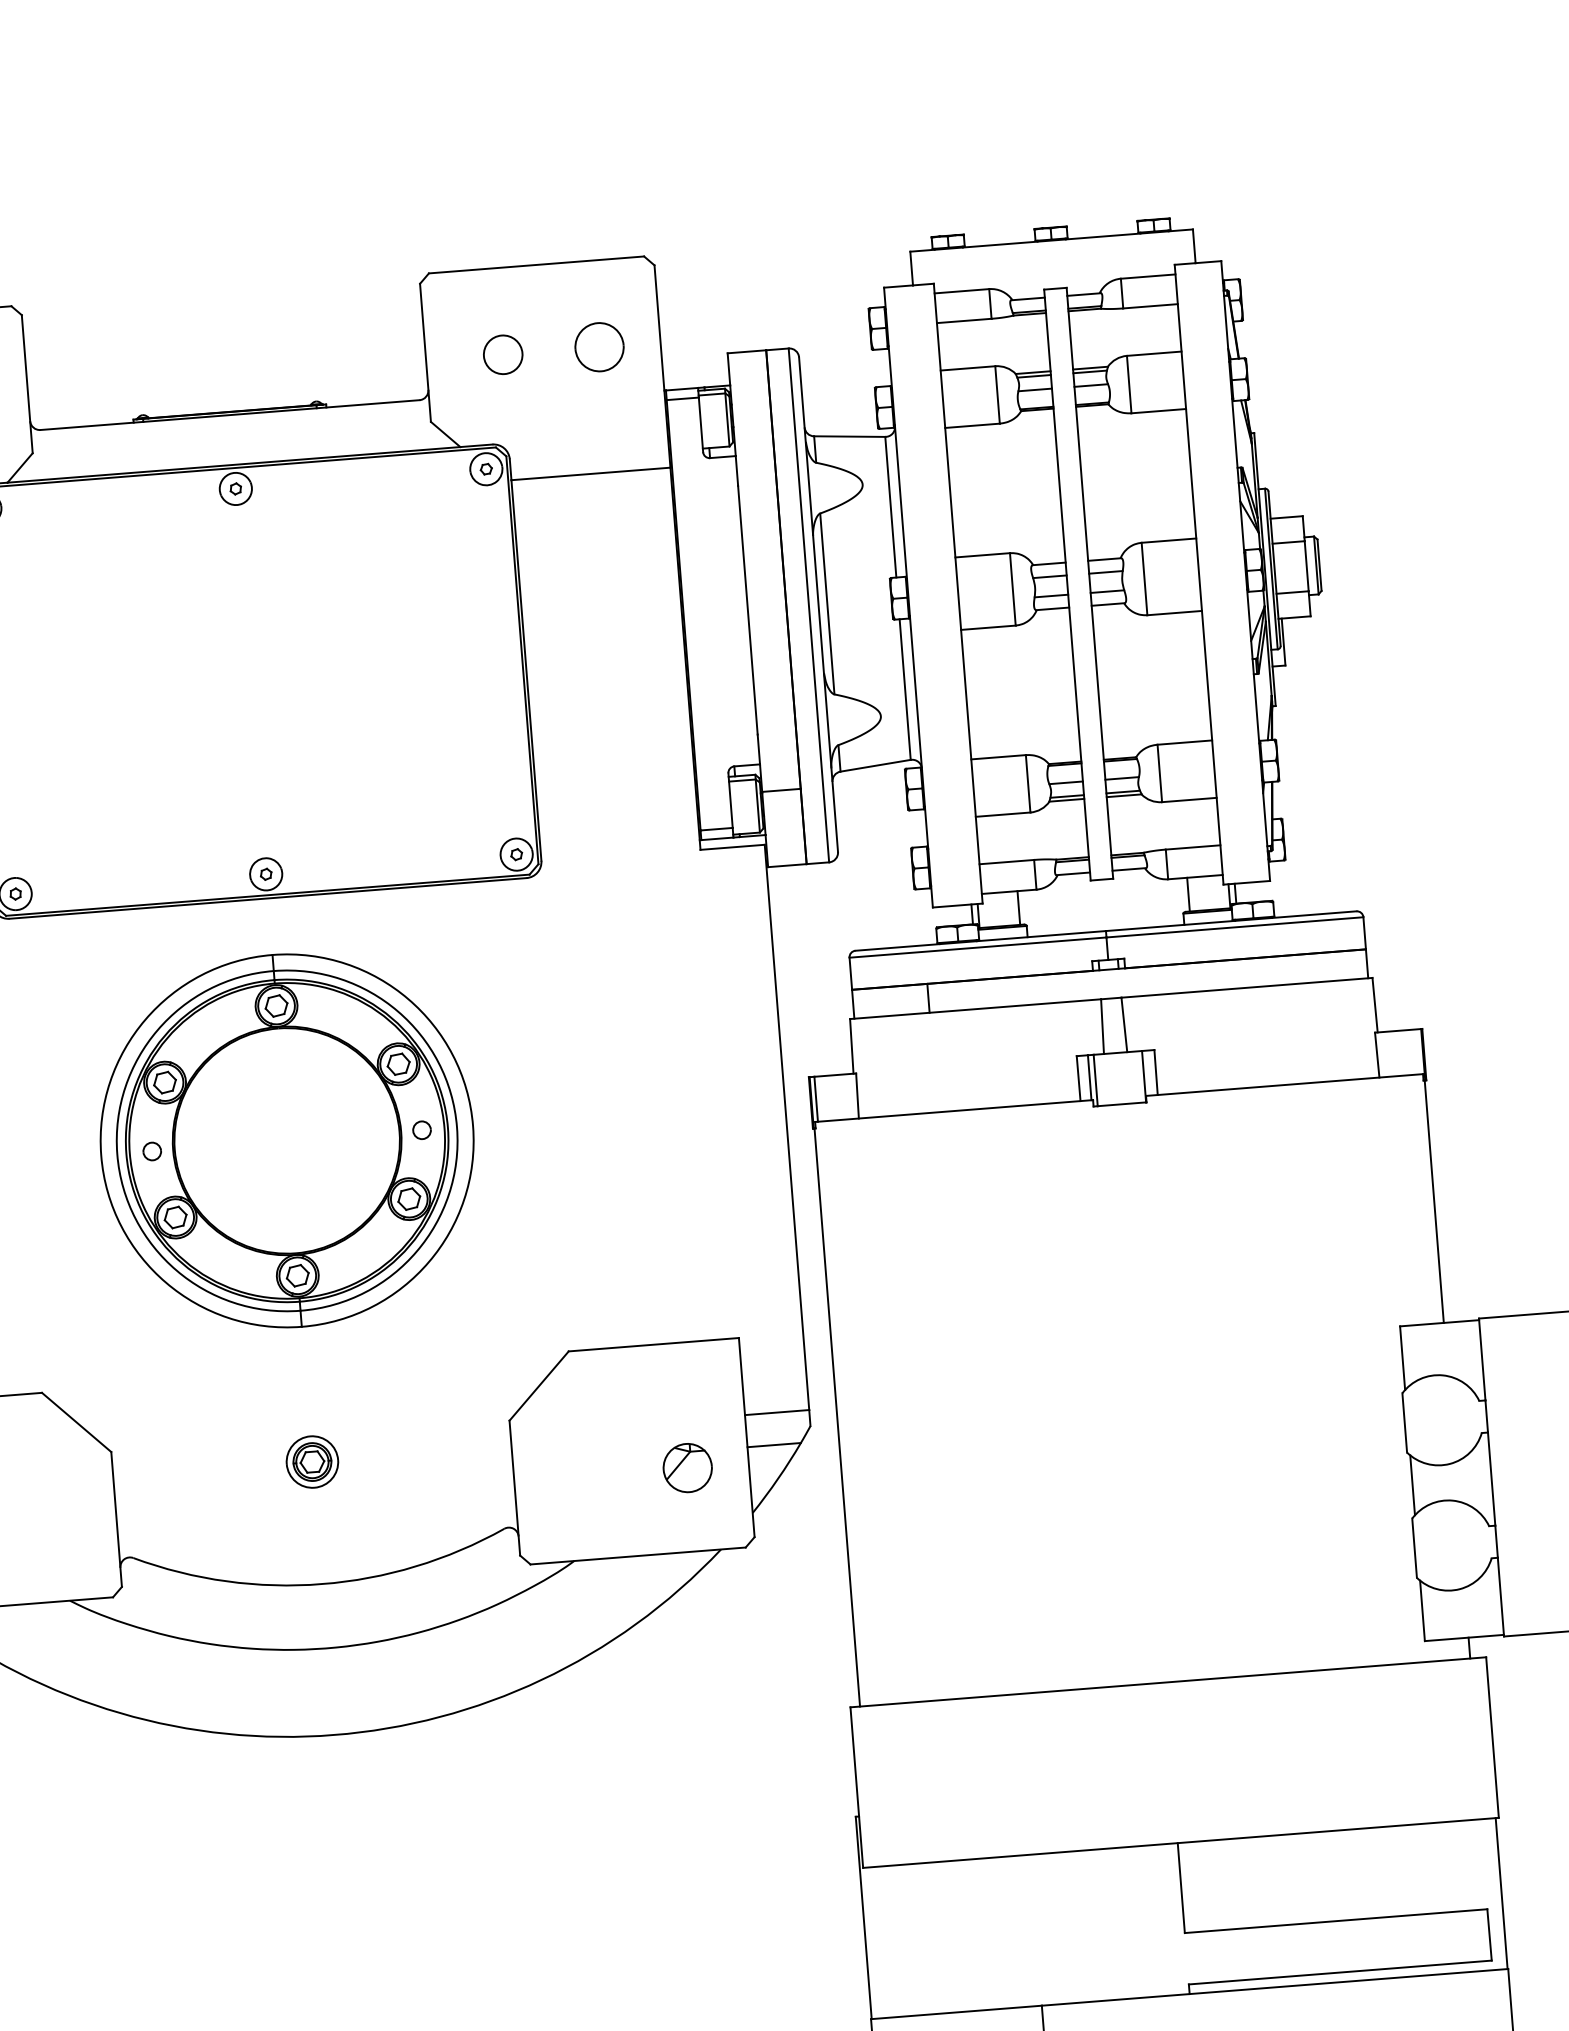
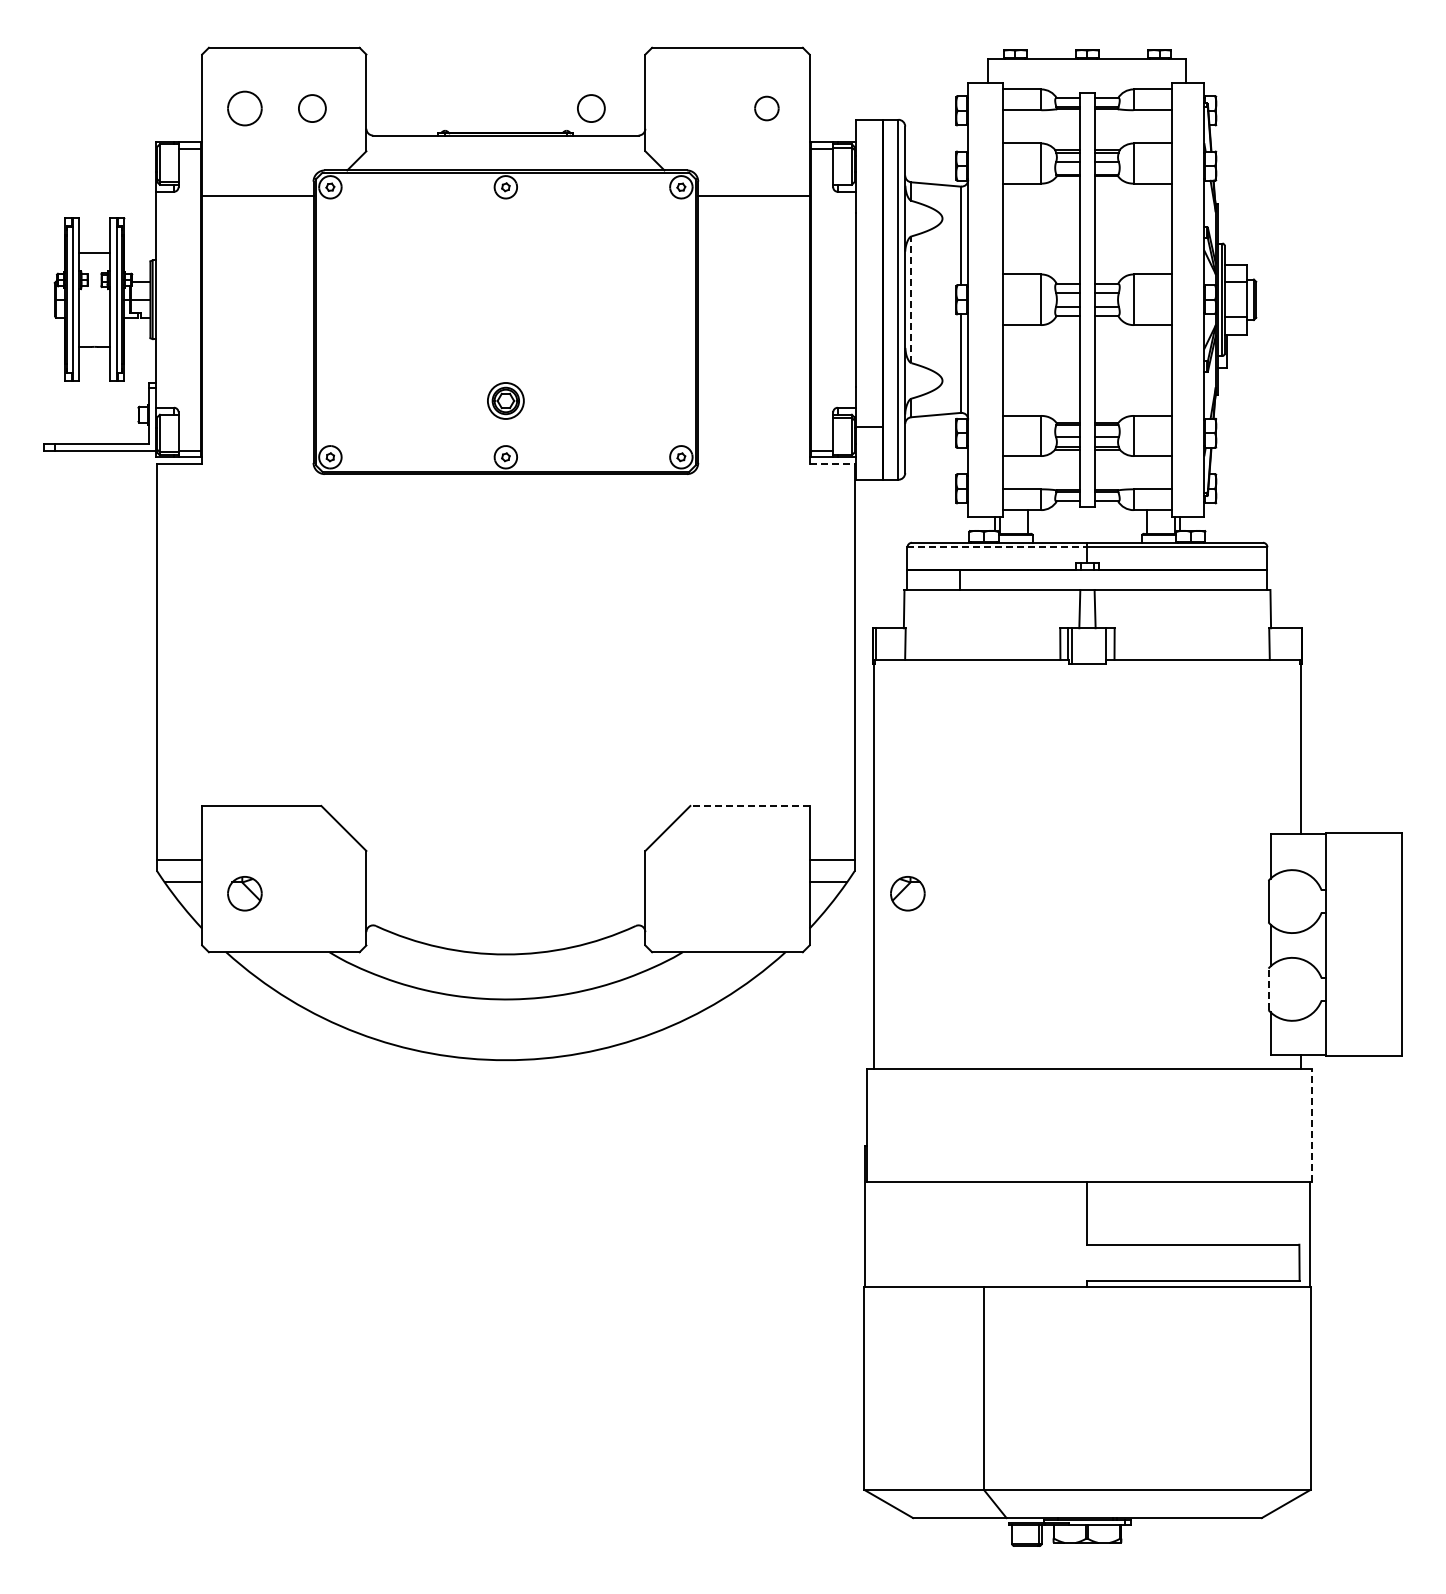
part: (599, 347) -> (766, 108), size x0.7
circle: (503, 354) -> (591, 108), moved
line: (827, 603) -> (911, 299), solid -> dashed
line: (733, 847) -> (832, 464), solid -> dashed
line: (978, 947) -> (997, 547), solid -> dashed
part: (286, 1140) -> (505, 643), removed
line: (653, 1345) -> (749, 806), solid -> dashed
part: (311, 1461) -> (505, 400), moved
part: (687, 1467) -> (907, 893), moved
line: (1414, 1548) -> (1268, 989), solid -> dashed
line: (1492, 1736) -> (1312, 1124), solid -> dashed

